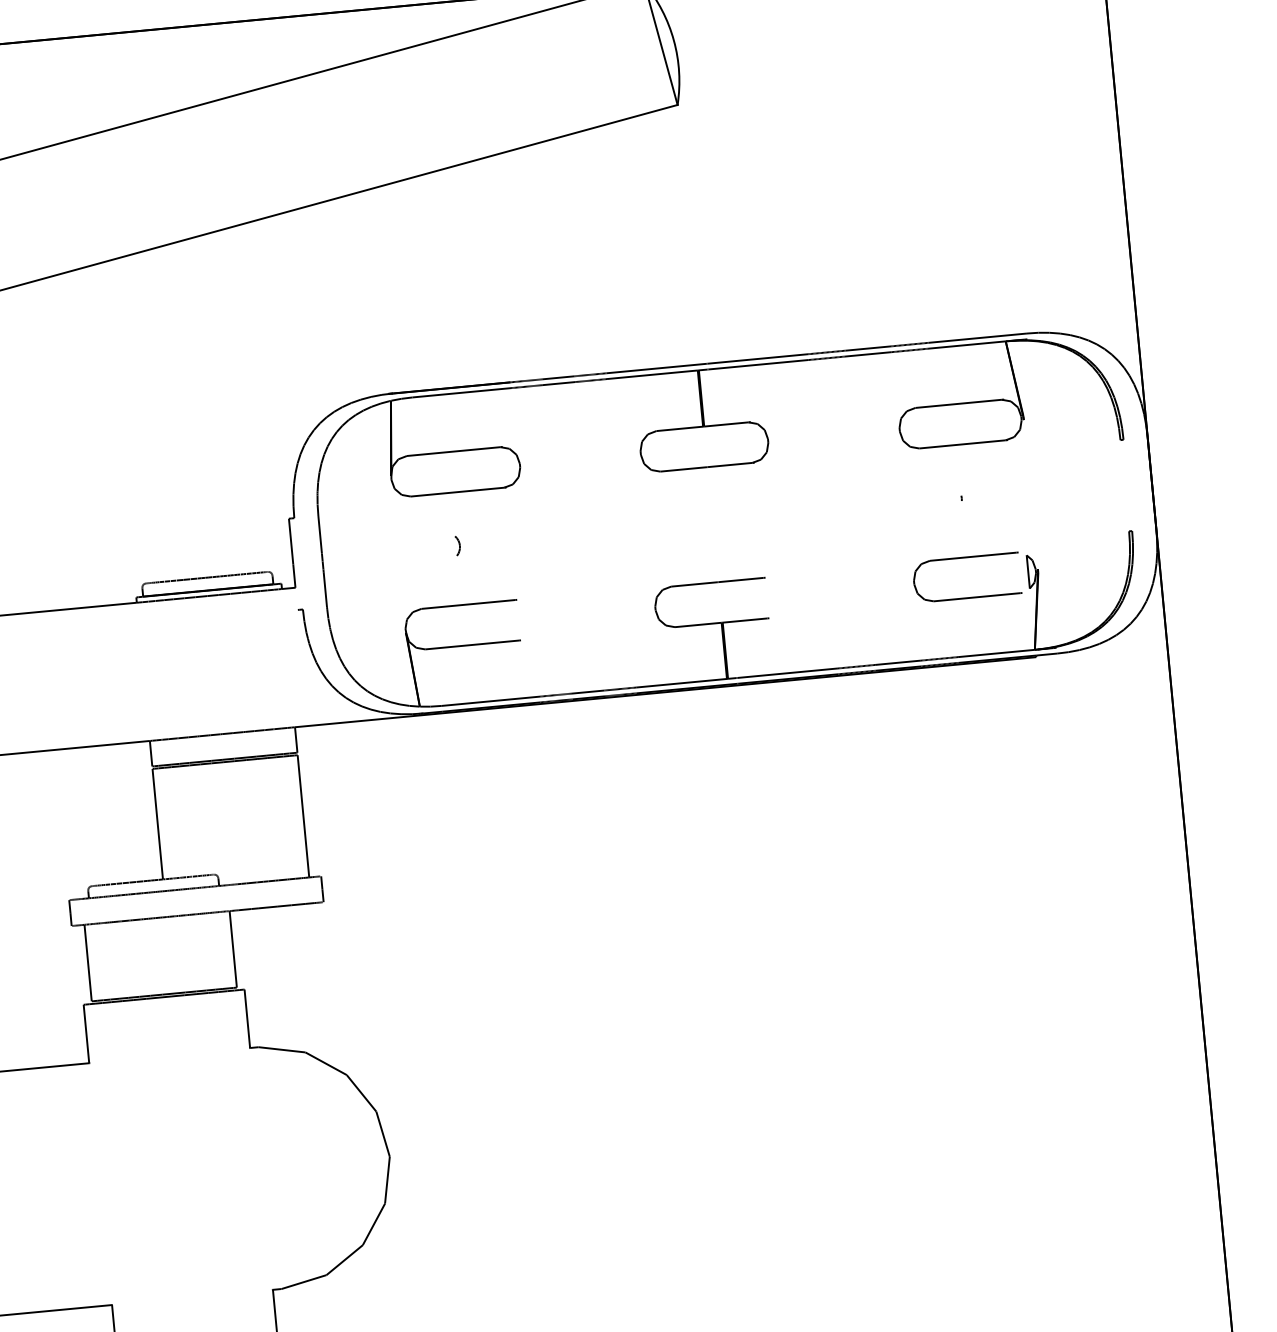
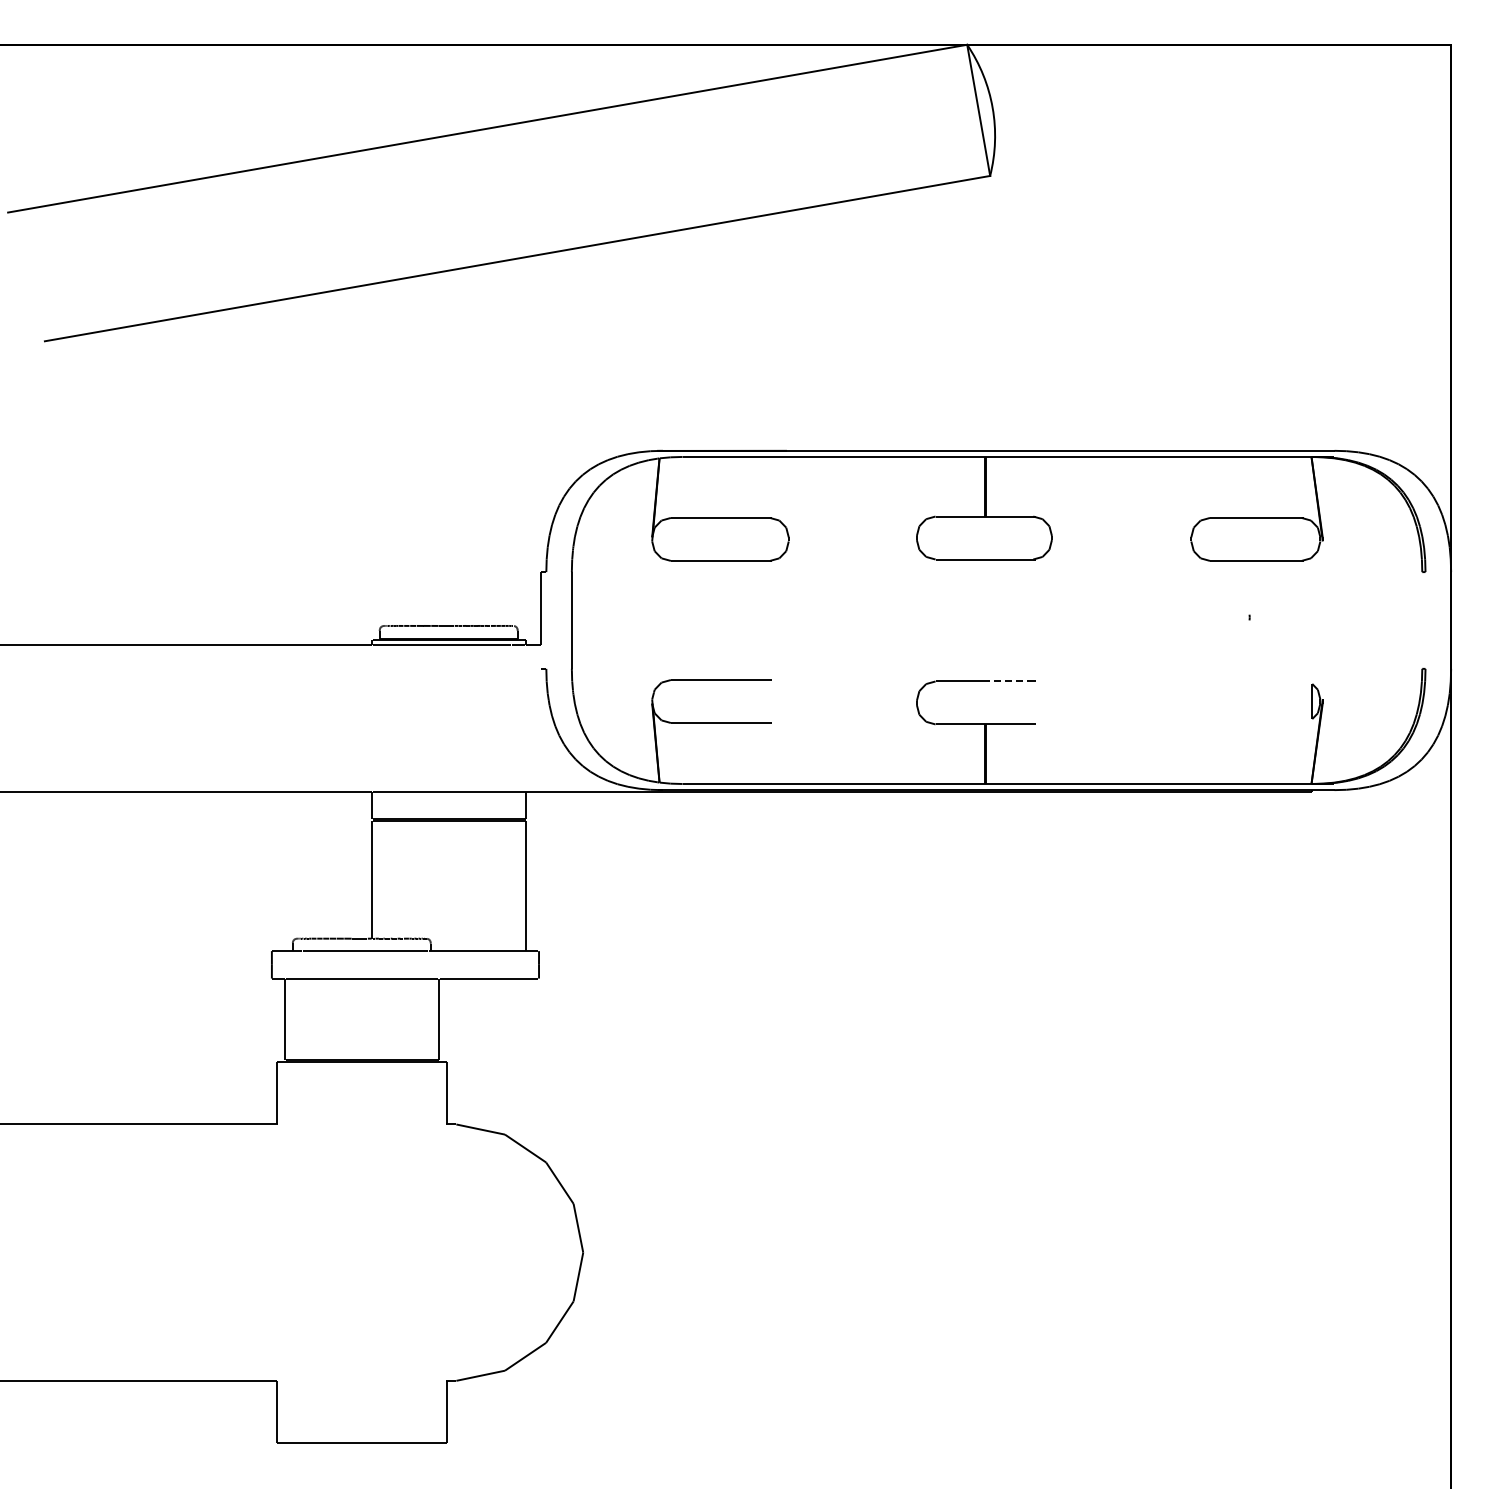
part: (457, 545) -> (715, 617), removed
part: (964, 558) -> (1246, 680), removed
line: (740, 580) -> (1009, 681), solid -> dashed

